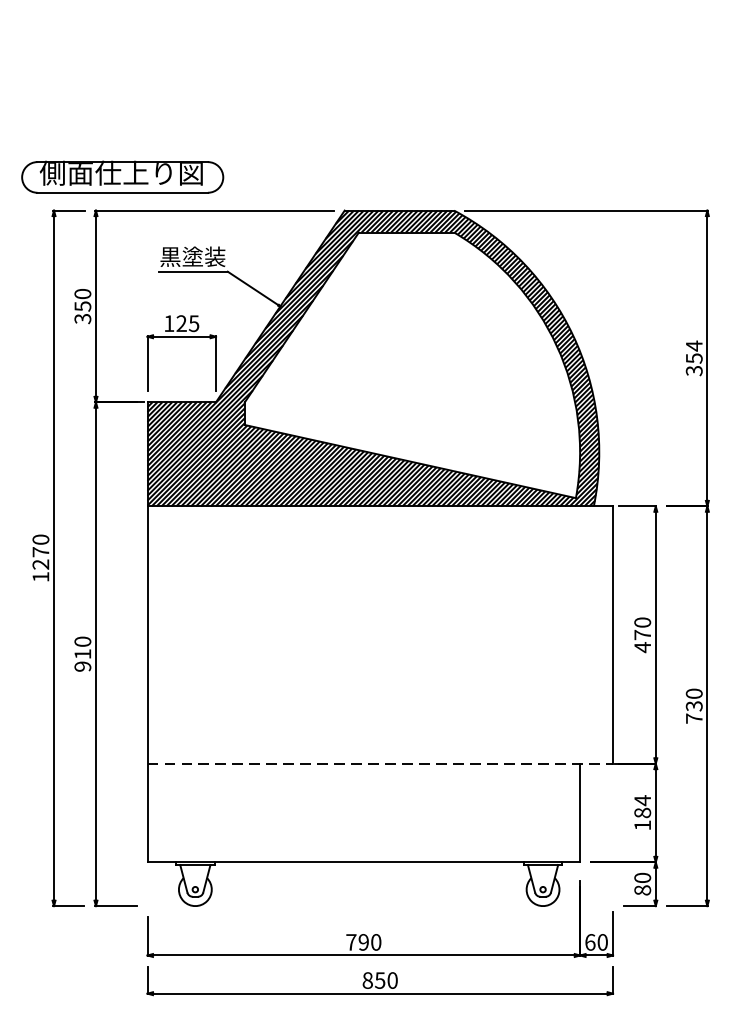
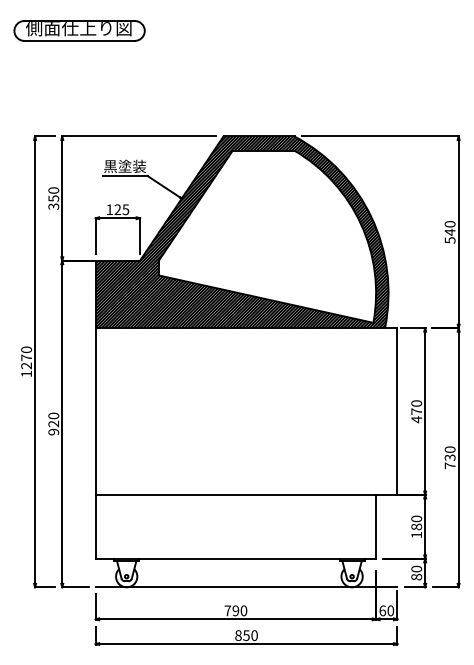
part: (122, 176) -> (79, 30), moved
text: (693, 357) -> (449, 231), 354 -> 540
text: (82, 653) -> (53, 423), 910 -> 920
line: (380, 764) -> (246, 495), dashed -> solid
text: (642, 799) -> (416, 518), 184 -> 180
line: (380, 906) -> (246, 587), added

